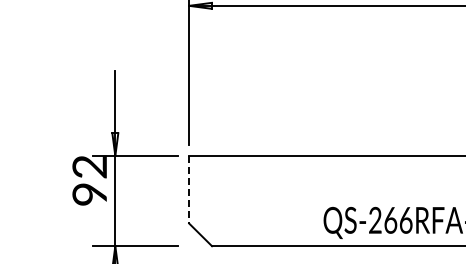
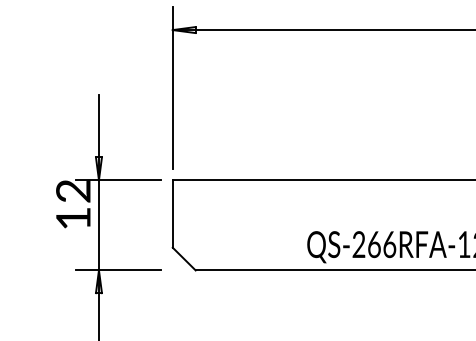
line: (188, 189) -> (172, 213), dashed -> solid
text: (89, 194) -> (73, 218), 92 -> 12

